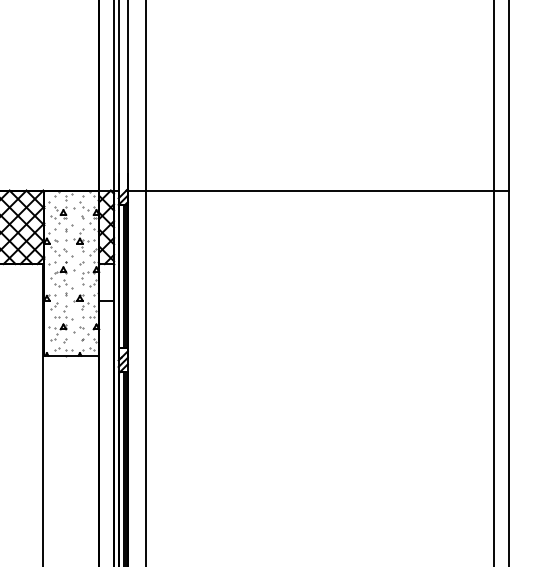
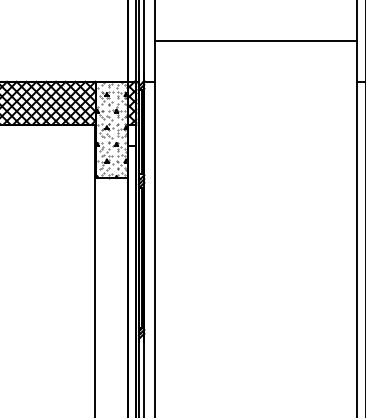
line: (319, 189) -> (255, 40), moved

